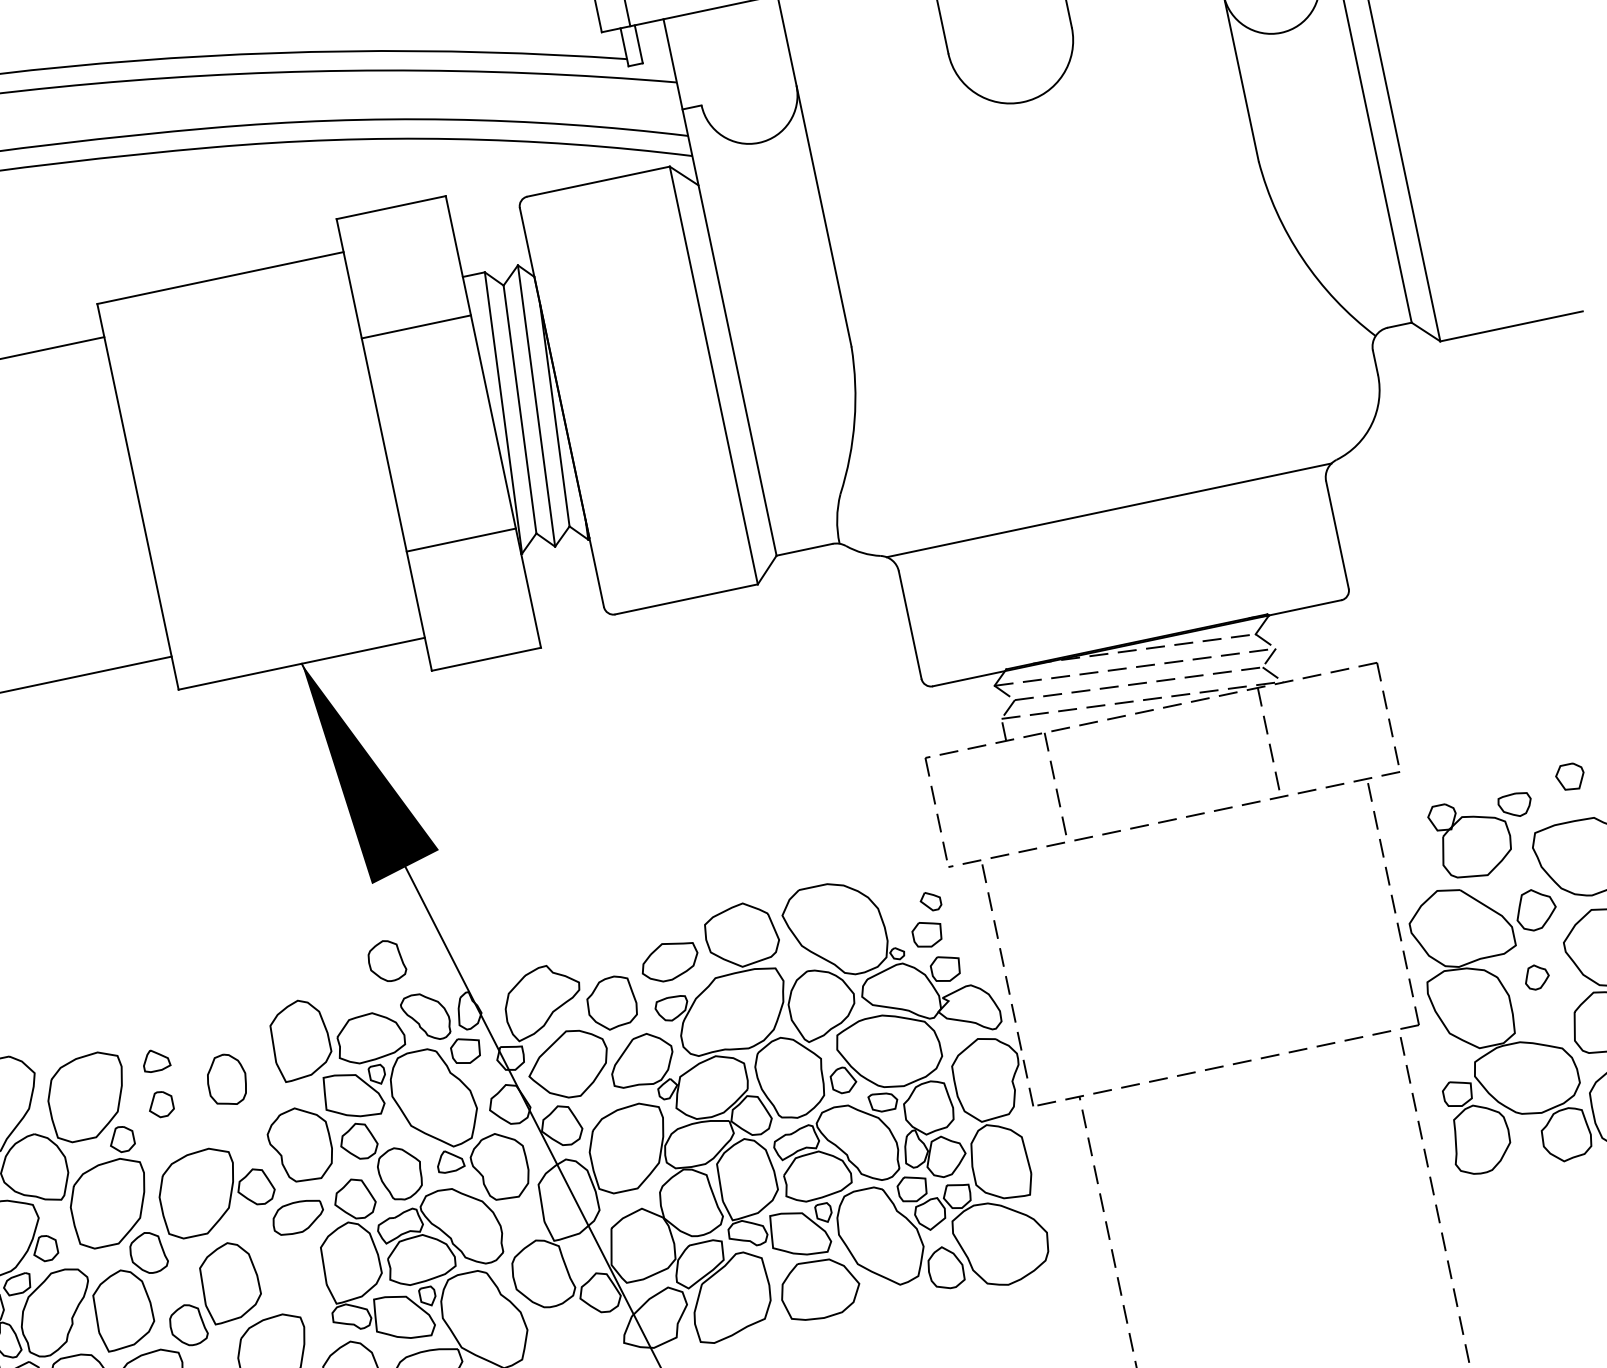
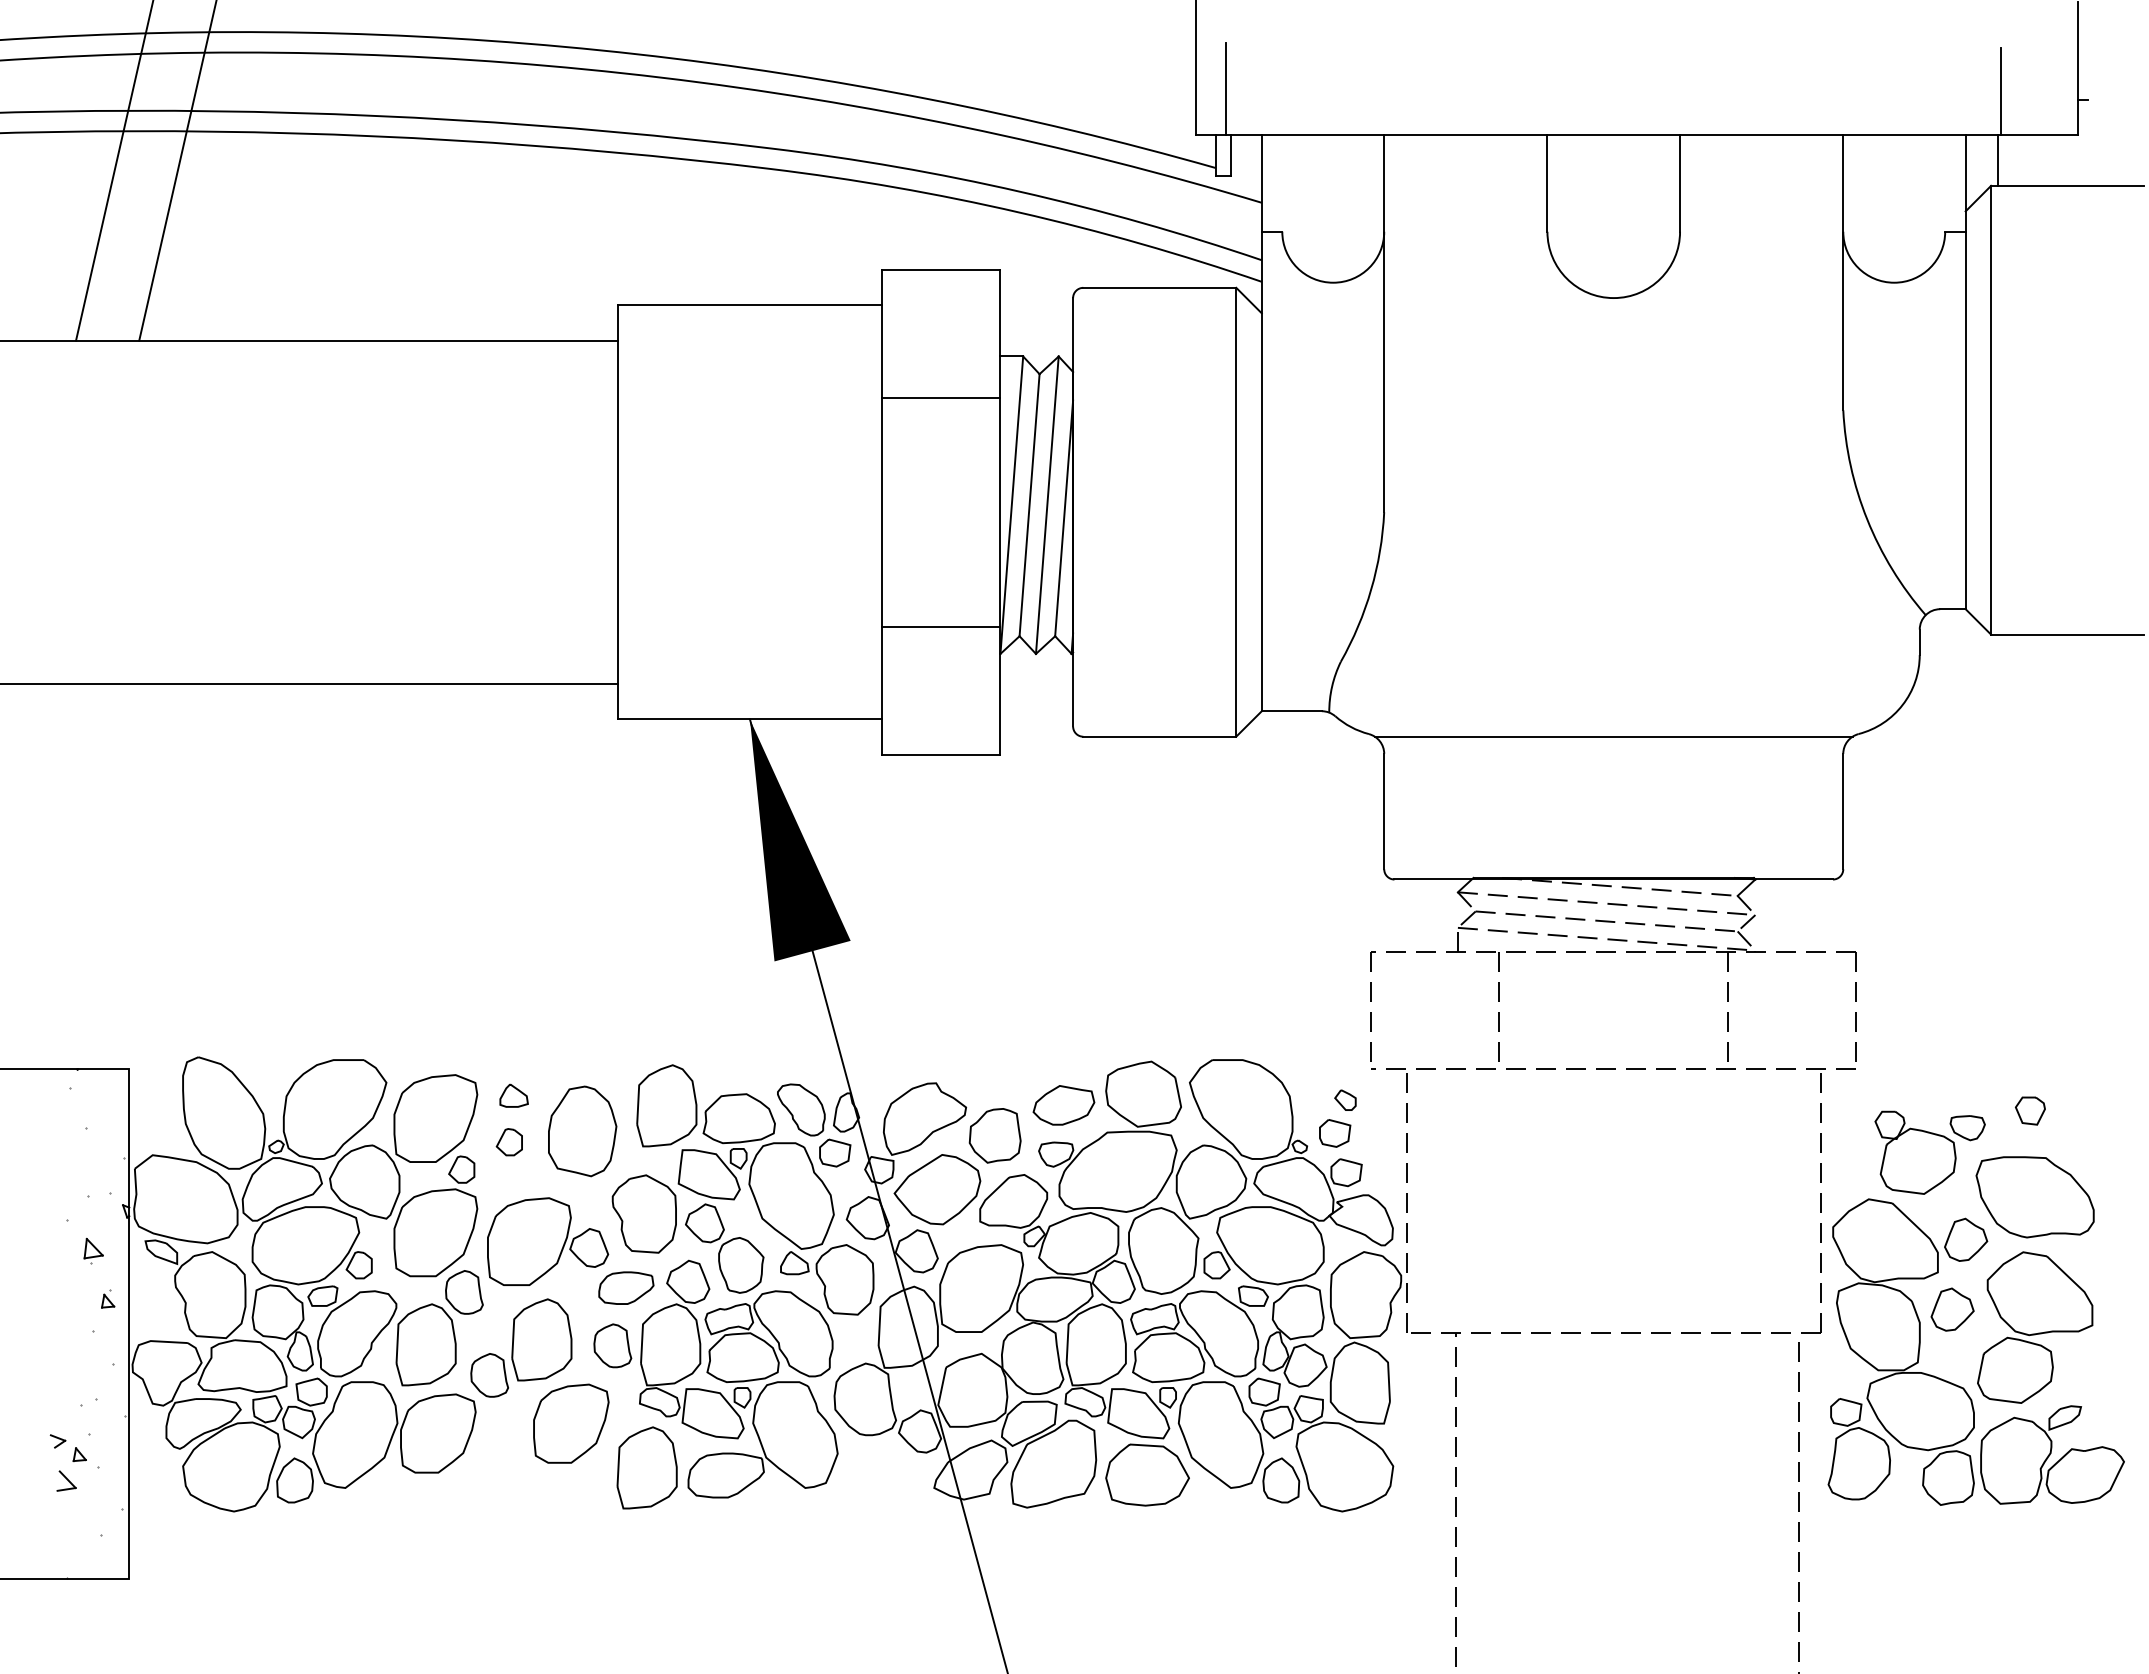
part: (386, 960) -> (612, 1345), moved
part: (1536, 977) -> (1952, 1309), size x1.67
part: (226, 1080) -> (582, 1131), size x1.67

